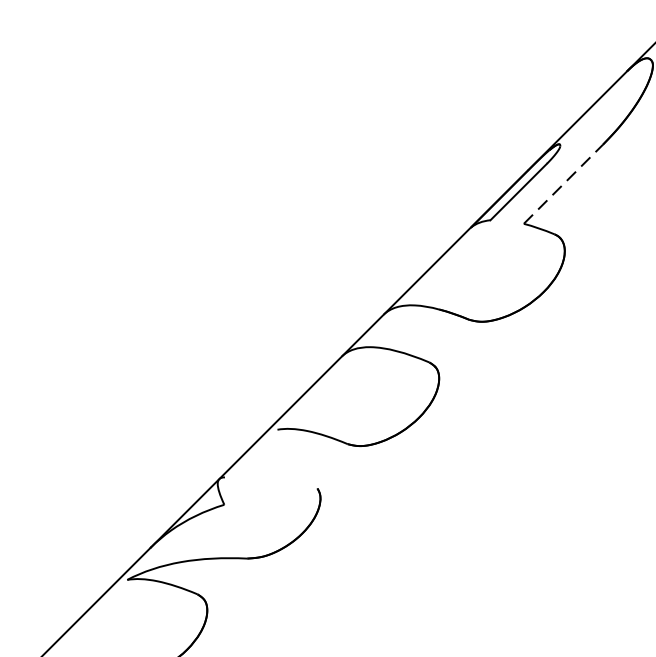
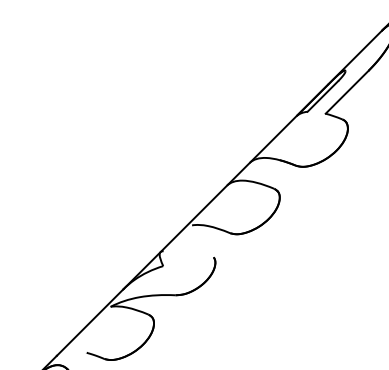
line: (564, 182) -> (347, 91), dashed -> solid

